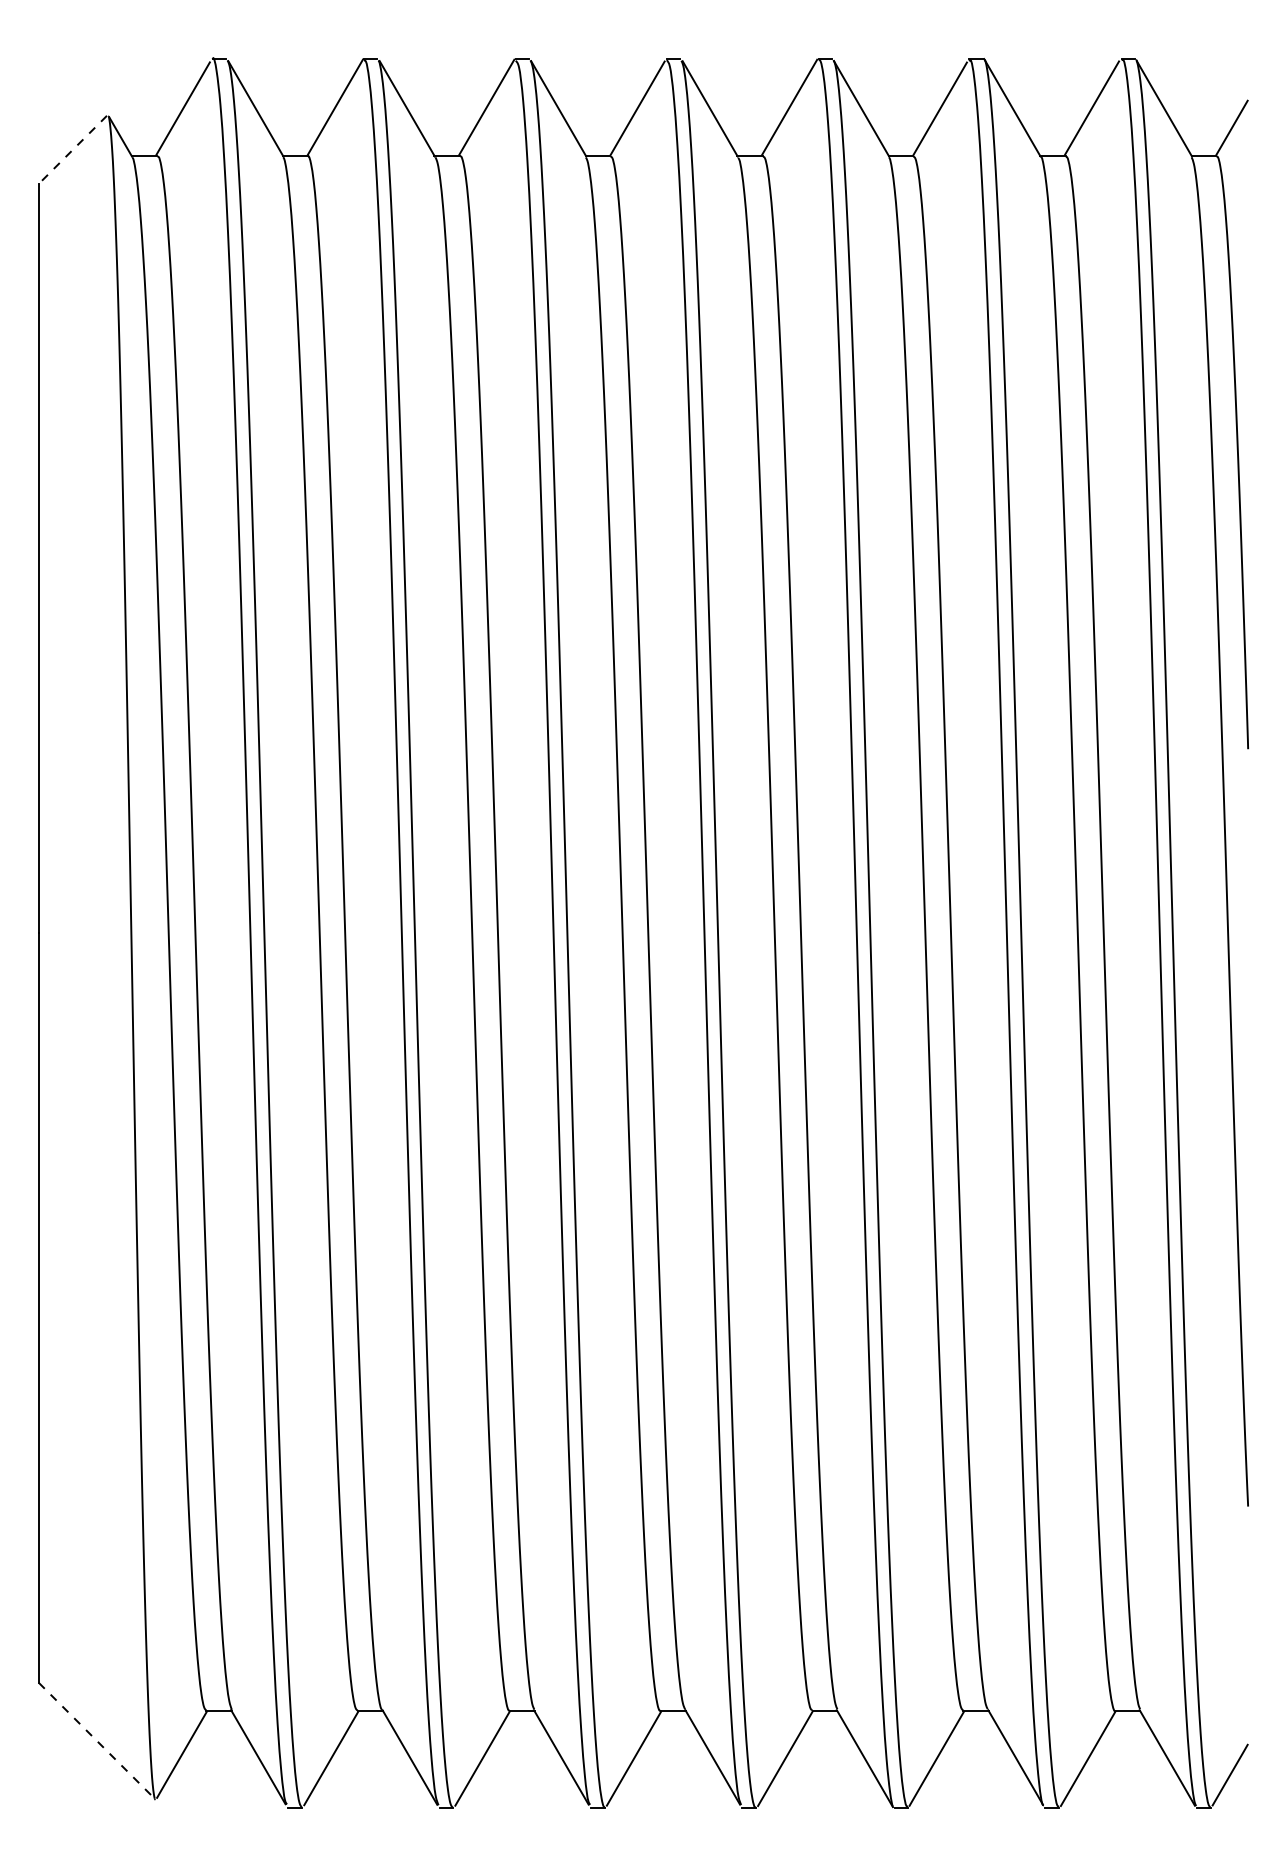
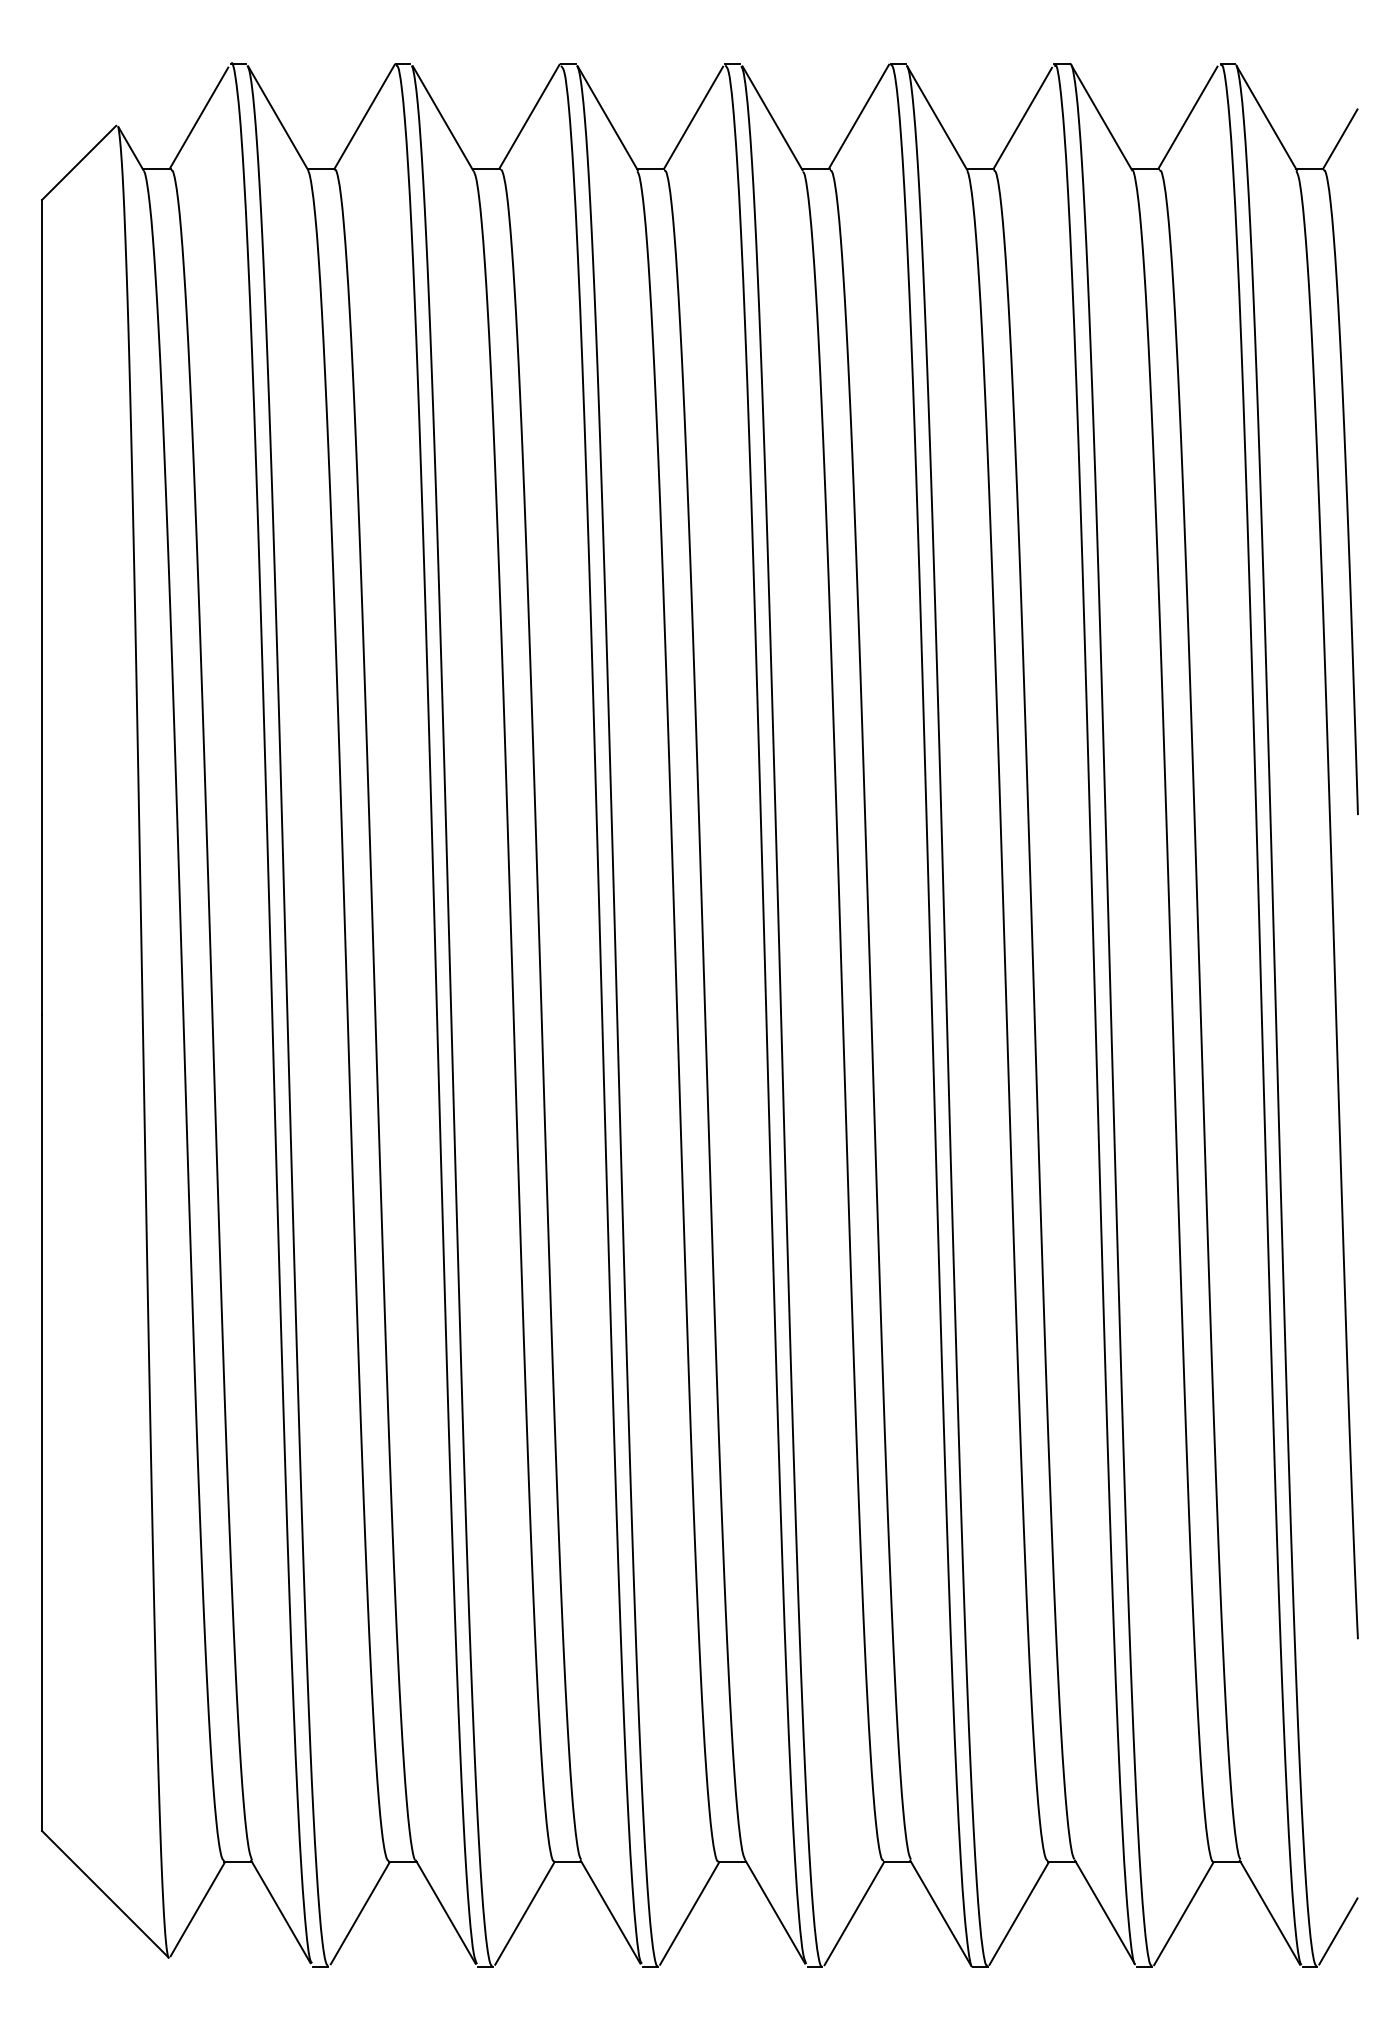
line: (72, 150) -> (78, 163), dashed -> solid
line: (97, 1741) -> (105, 1894), dashed -> solid

